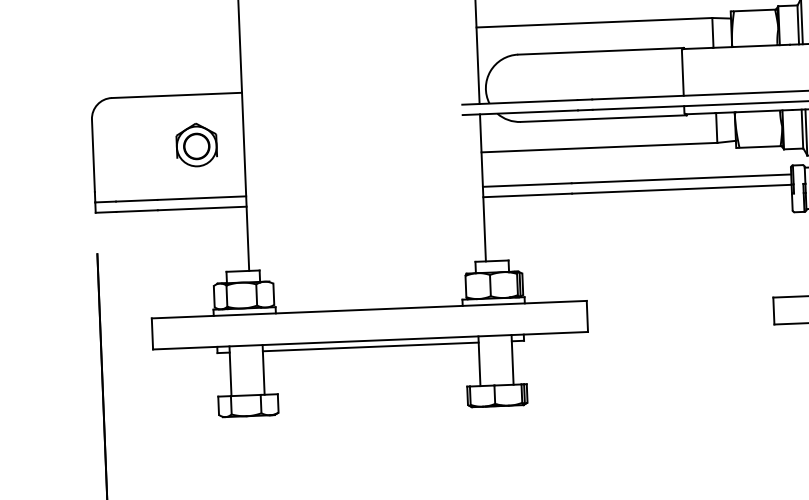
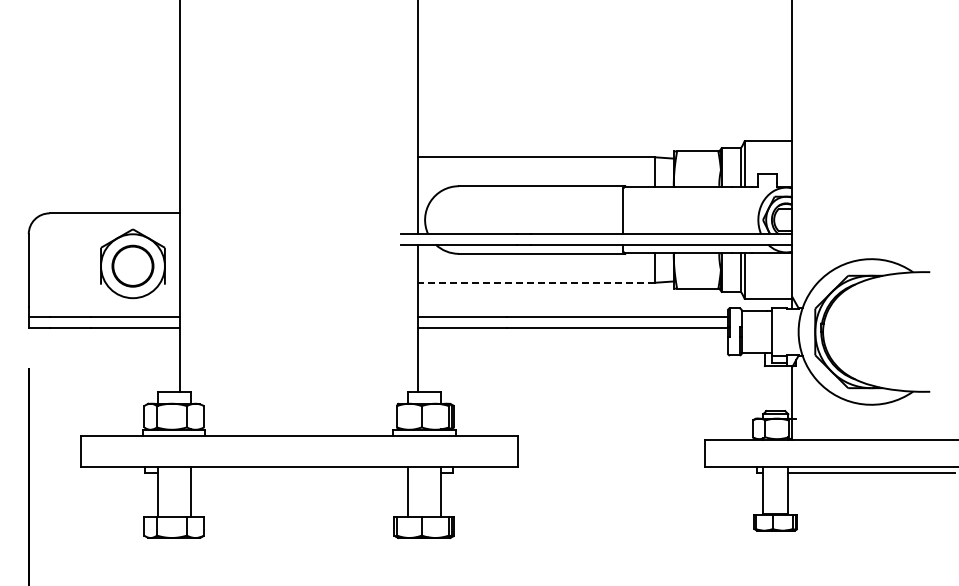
part: (196, 144) -> (132, 263), size x1.6
line: (599, 147) -> (536, 282), solid -> dashed
line: (370, 346) -> (298, 473), removed

